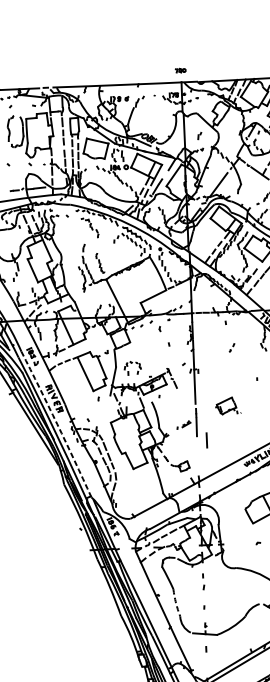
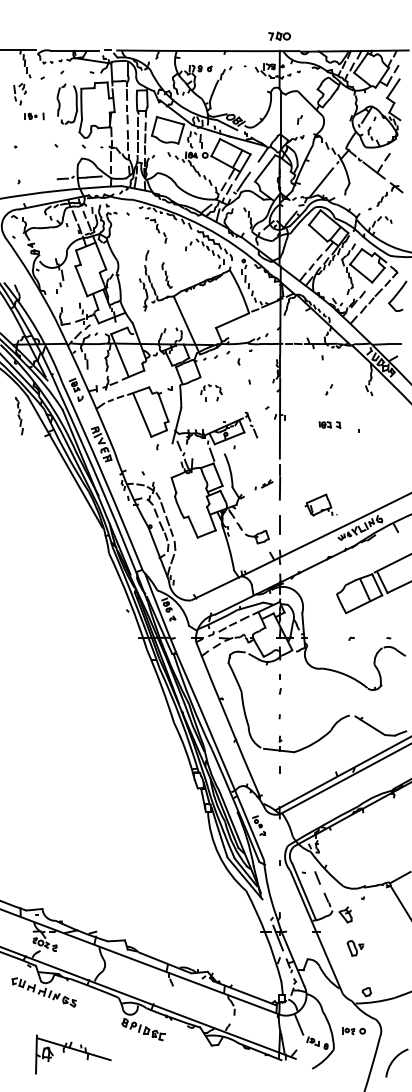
part: (180, 70) -> (279, 35), size x1.67
part: (132, 367) -> (211, 392), moved
part: (233, 375) -> (329, 424), added
part: (227, 405) -> (320, 504), moved
arc: (57, 424) -> (103, 476), dashed -> solid
line: (206, 440) -> (279, 524), moved
arc: (176, 602) -> (244, 709), dashed -> solid

